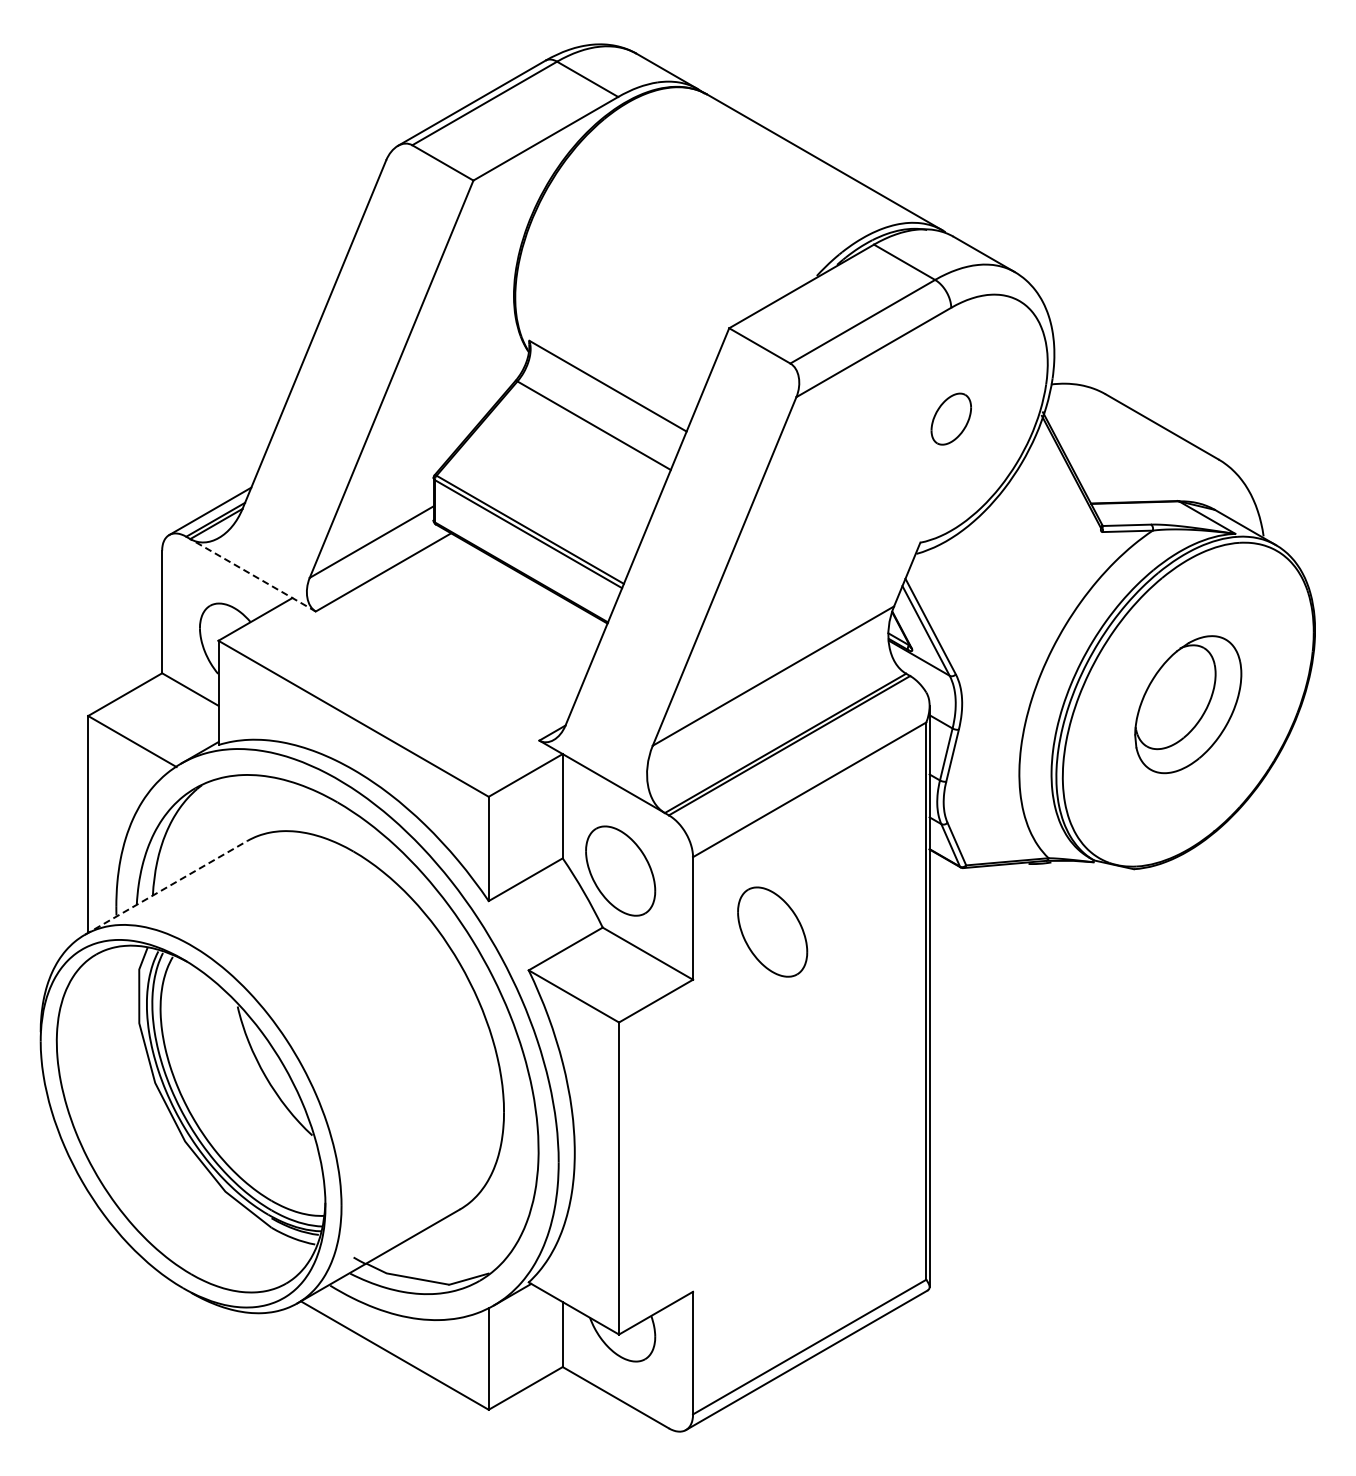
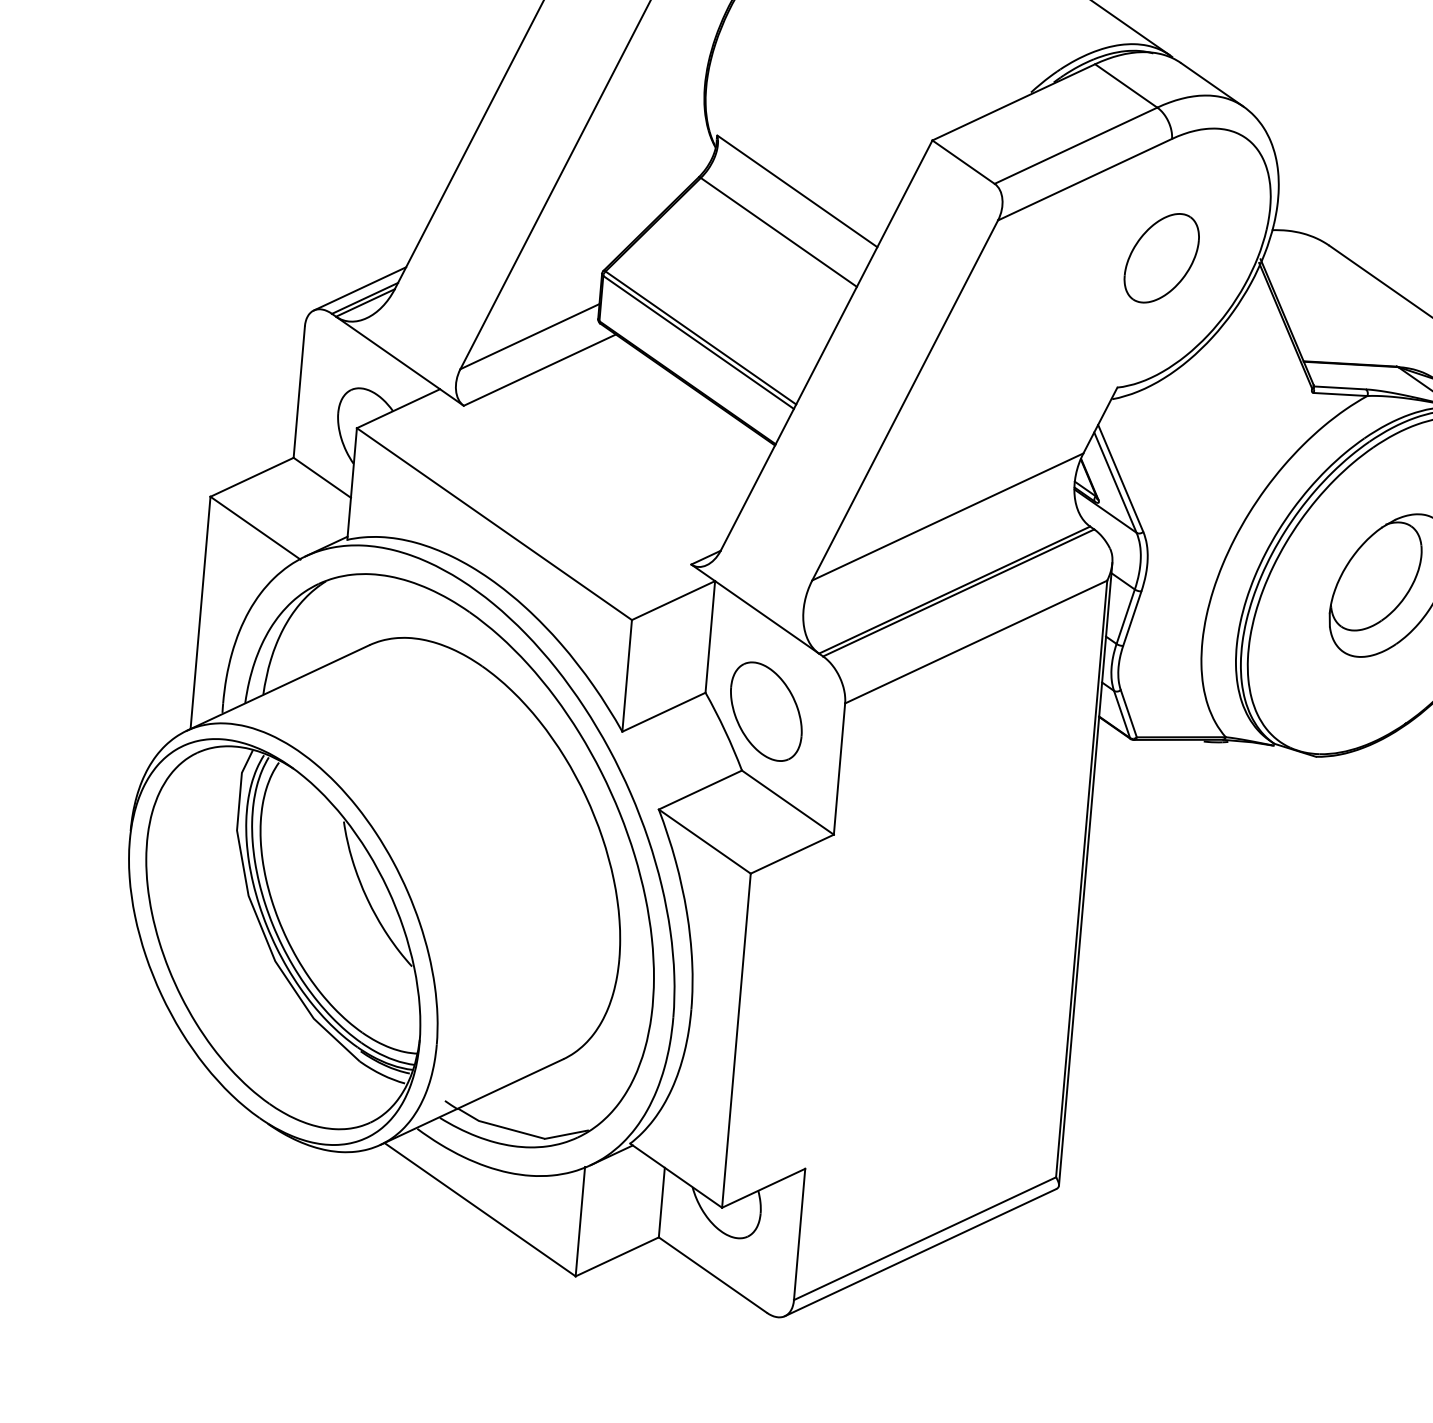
part: (951, 418) -> (1162, 257), size x1.67
line: (251, 574) -> (398, 360), dashed -> solid
line: (166, 887) -> (278, 687), dashed -> solid
part: (772, 931) -> (923, 790), removed

